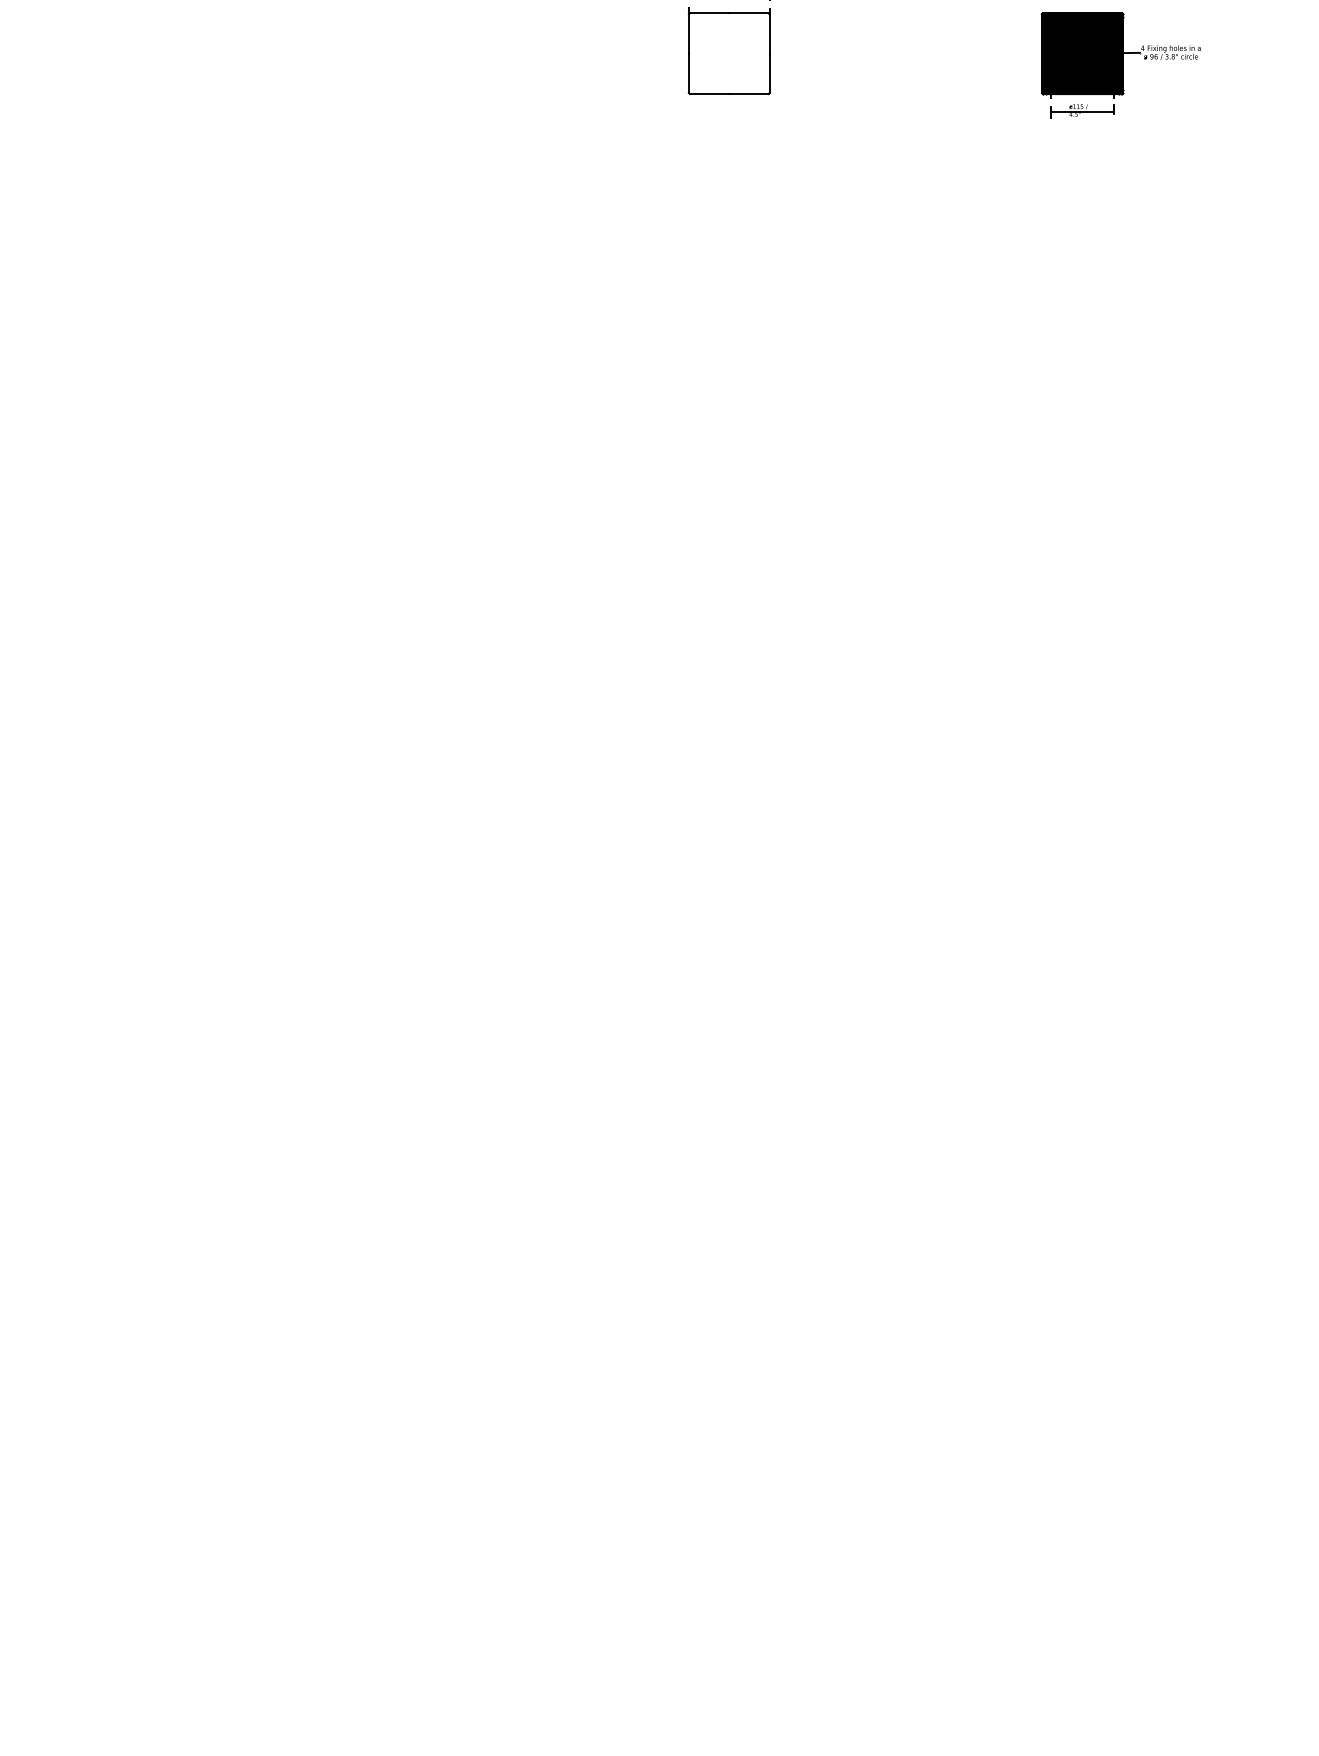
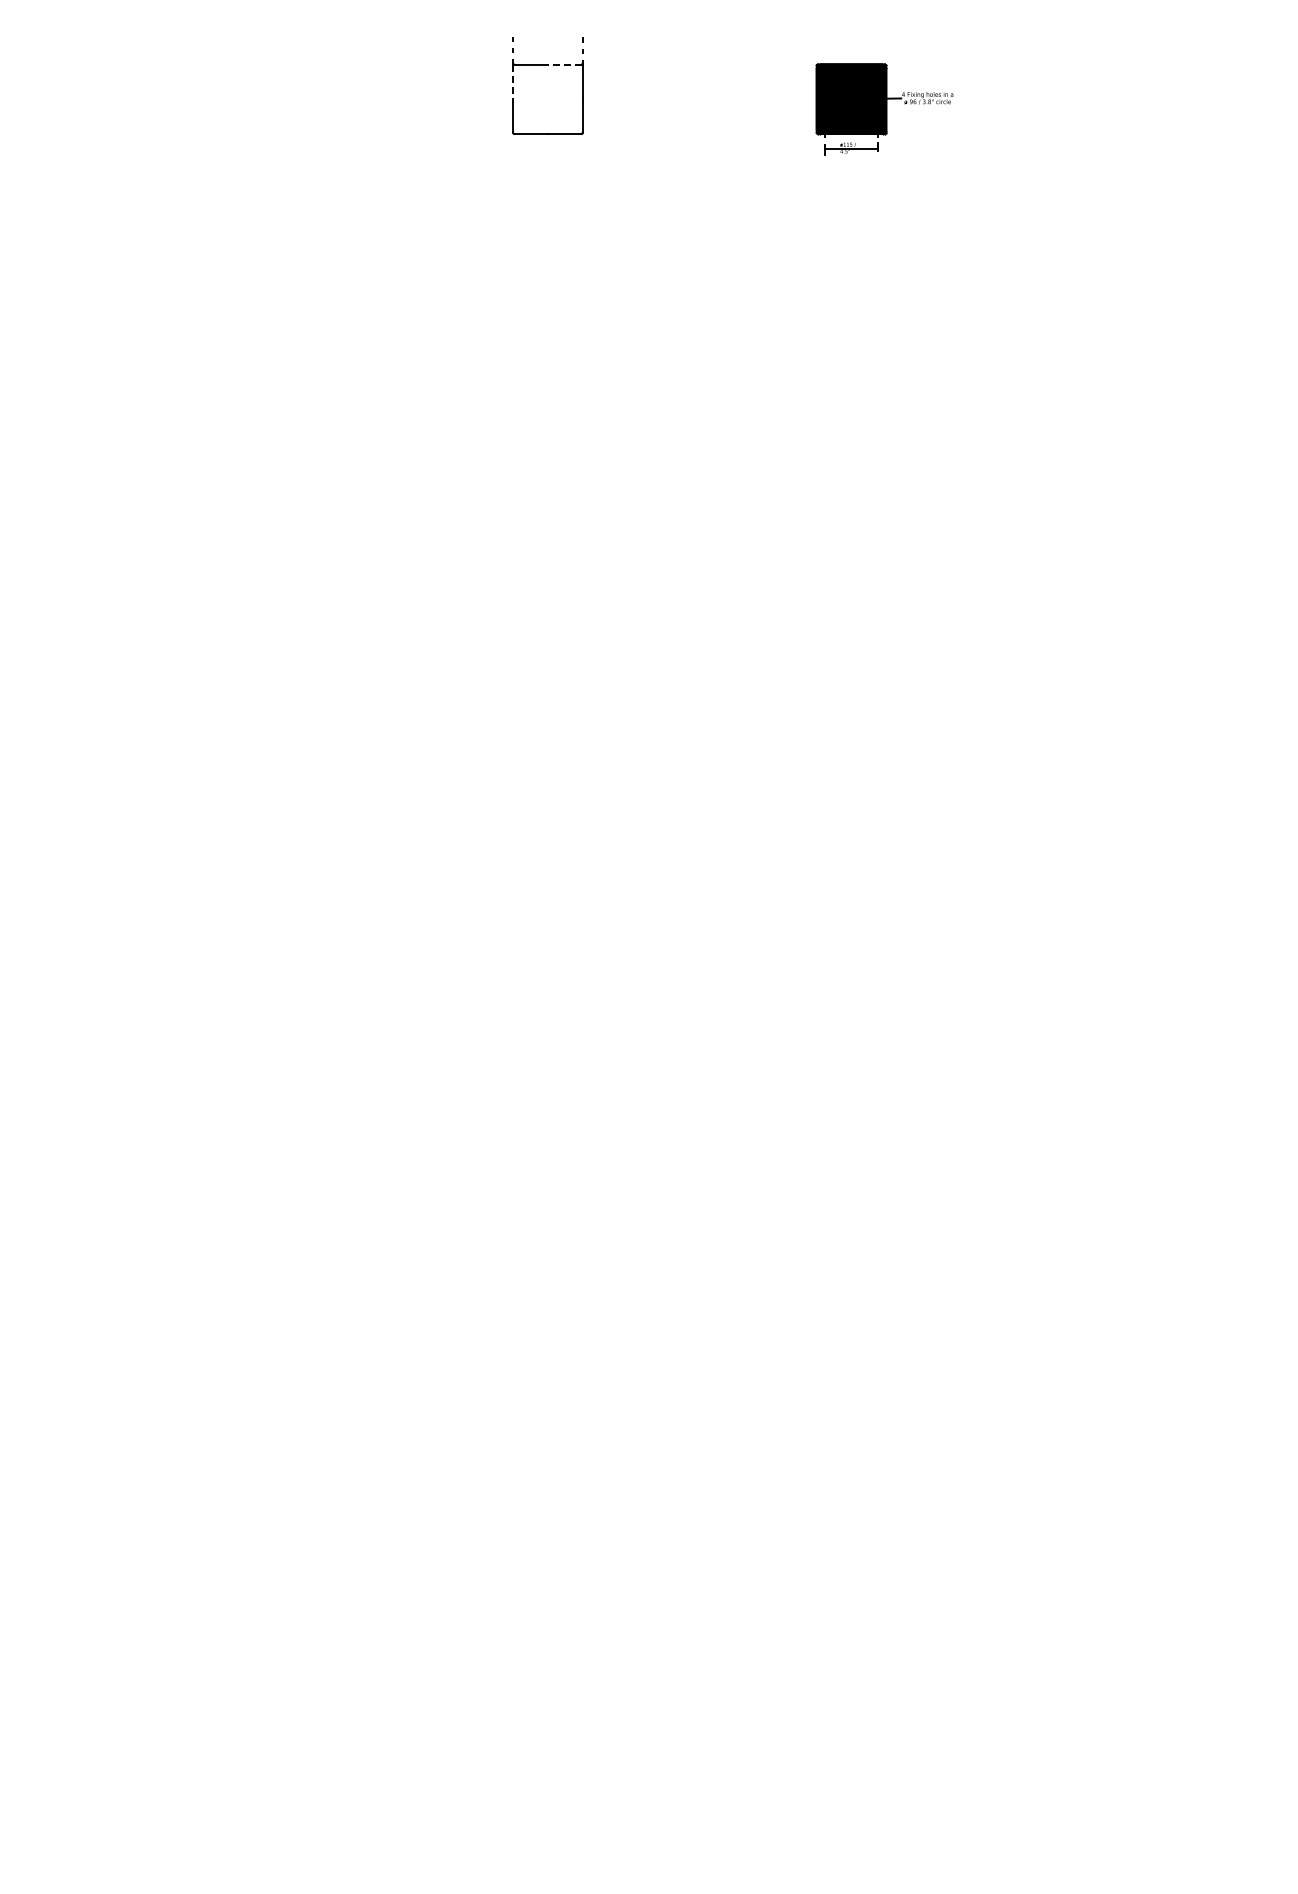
line: (748, 13) -> (564, 64), solid -> dashed
line: (689, 34) -> (513, 82), solid -> dashed

